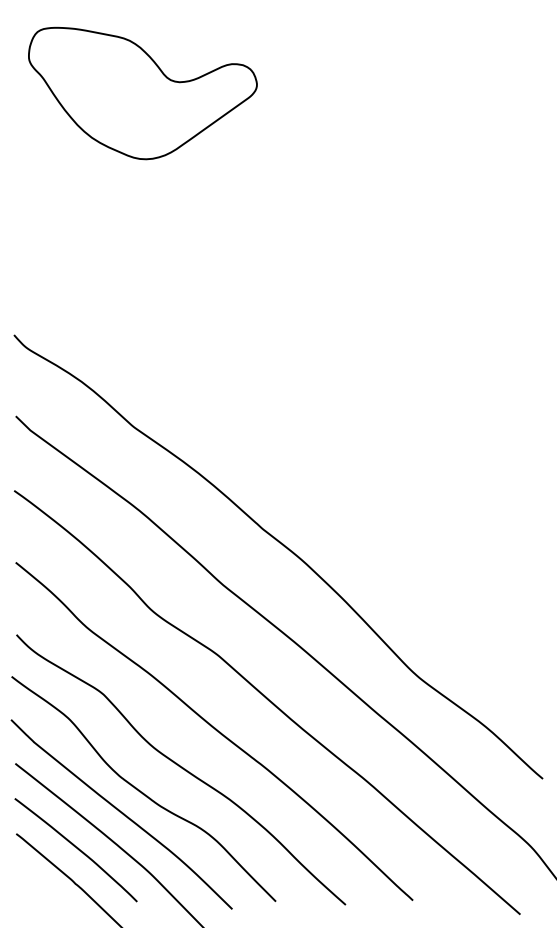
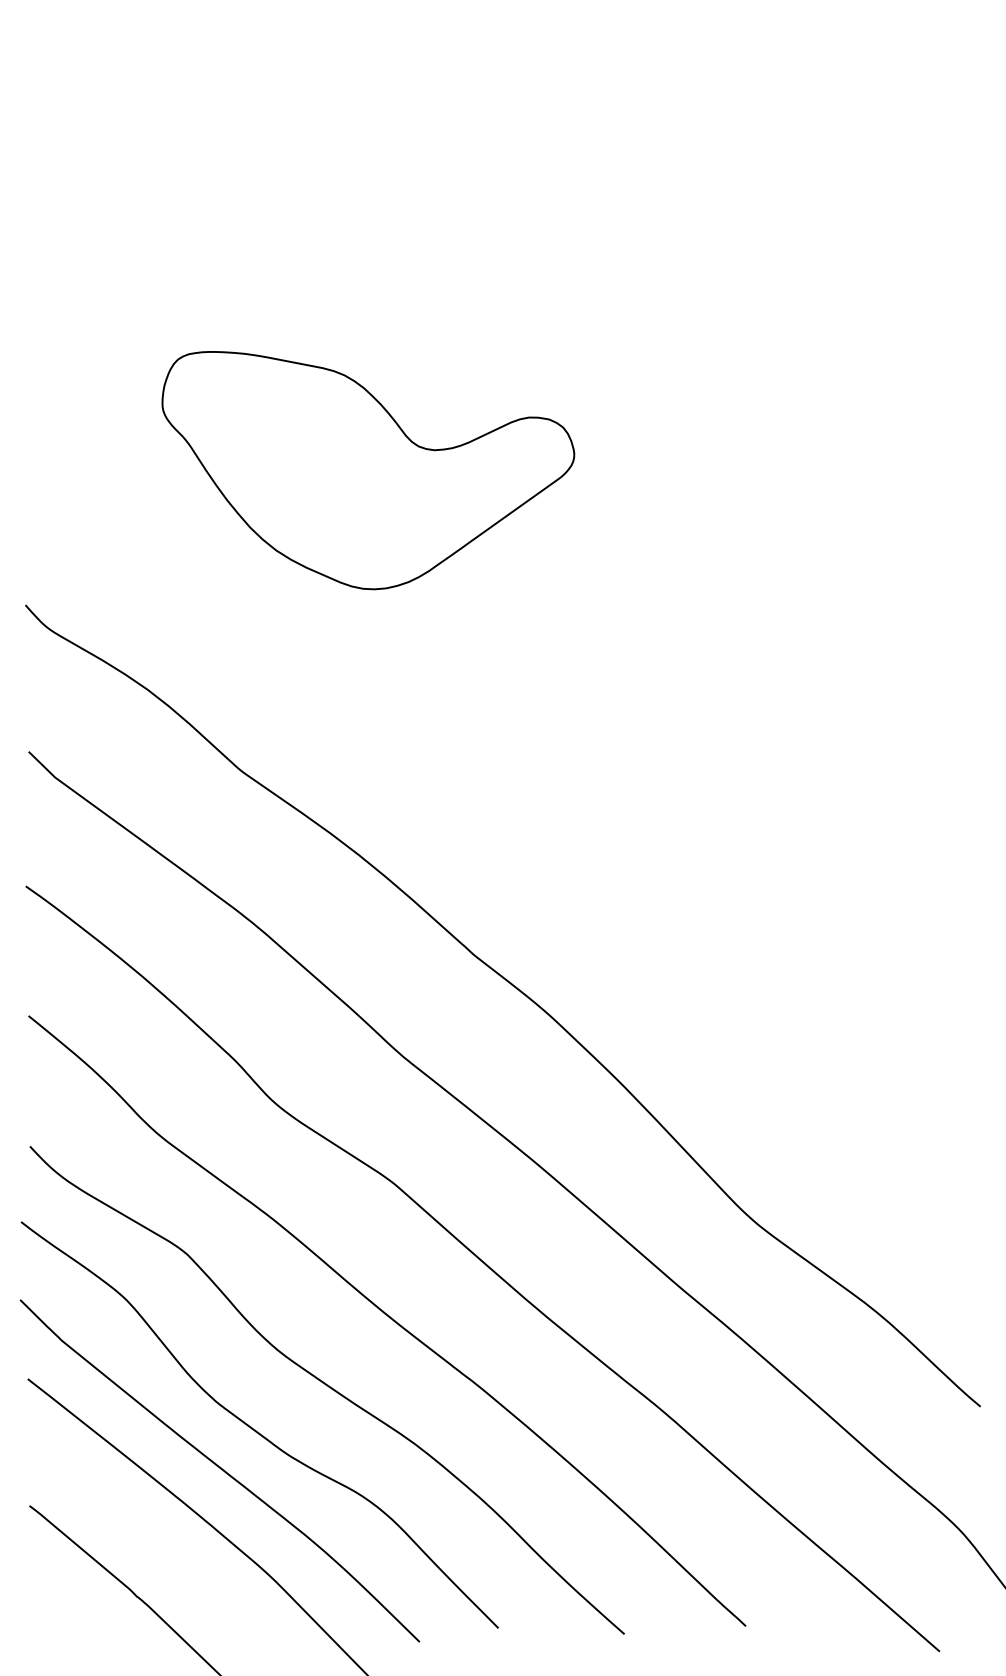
part: (142, 93) -> (367, 470), moved
curve: (76, 848) -> (138, 1532), removed

